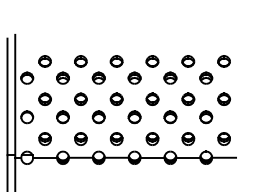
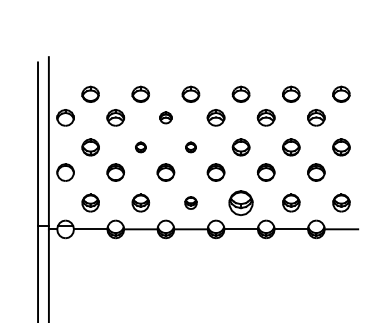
part: (98, 77) -> (165, 117), size x0.7
part: (80, 99) -> (140, 147), size x0.6
part: (116, 99) -> (190, 147), size x0.6
part: (116, 138) -> (190, 202), size x0.7
part: (152, 138) -> (241, 202), size x1.4

